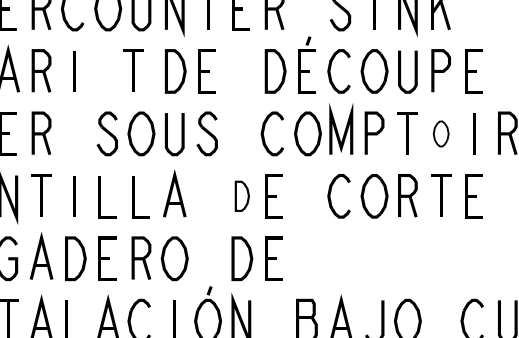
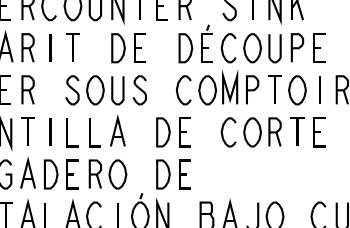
part: (132, 70) -> (72, 47), moved
part: (441, 134) -> (297, 90), size x1.67
part: (242, 196) -> (163, 132), size x1.43

